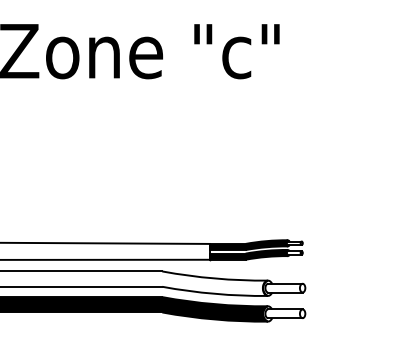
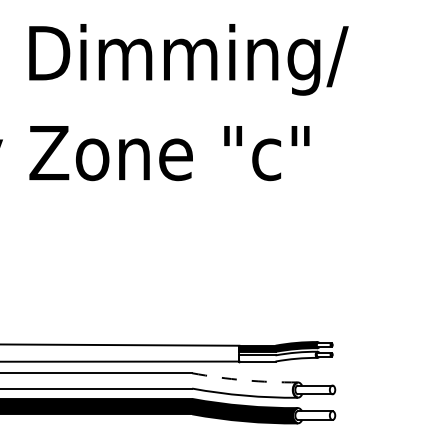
fill: (248, 254) -> (278, 356), removed
arc: (214, 278) -> (244, 380), solid -> dashed

